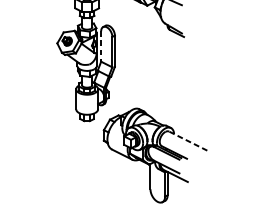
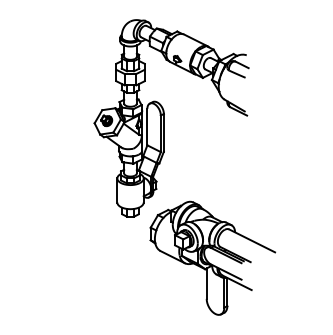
line: (101, 46) -> (147, 127), dashed -> solid
line: (188, 140) -> (252, 240), dashed -> solid

